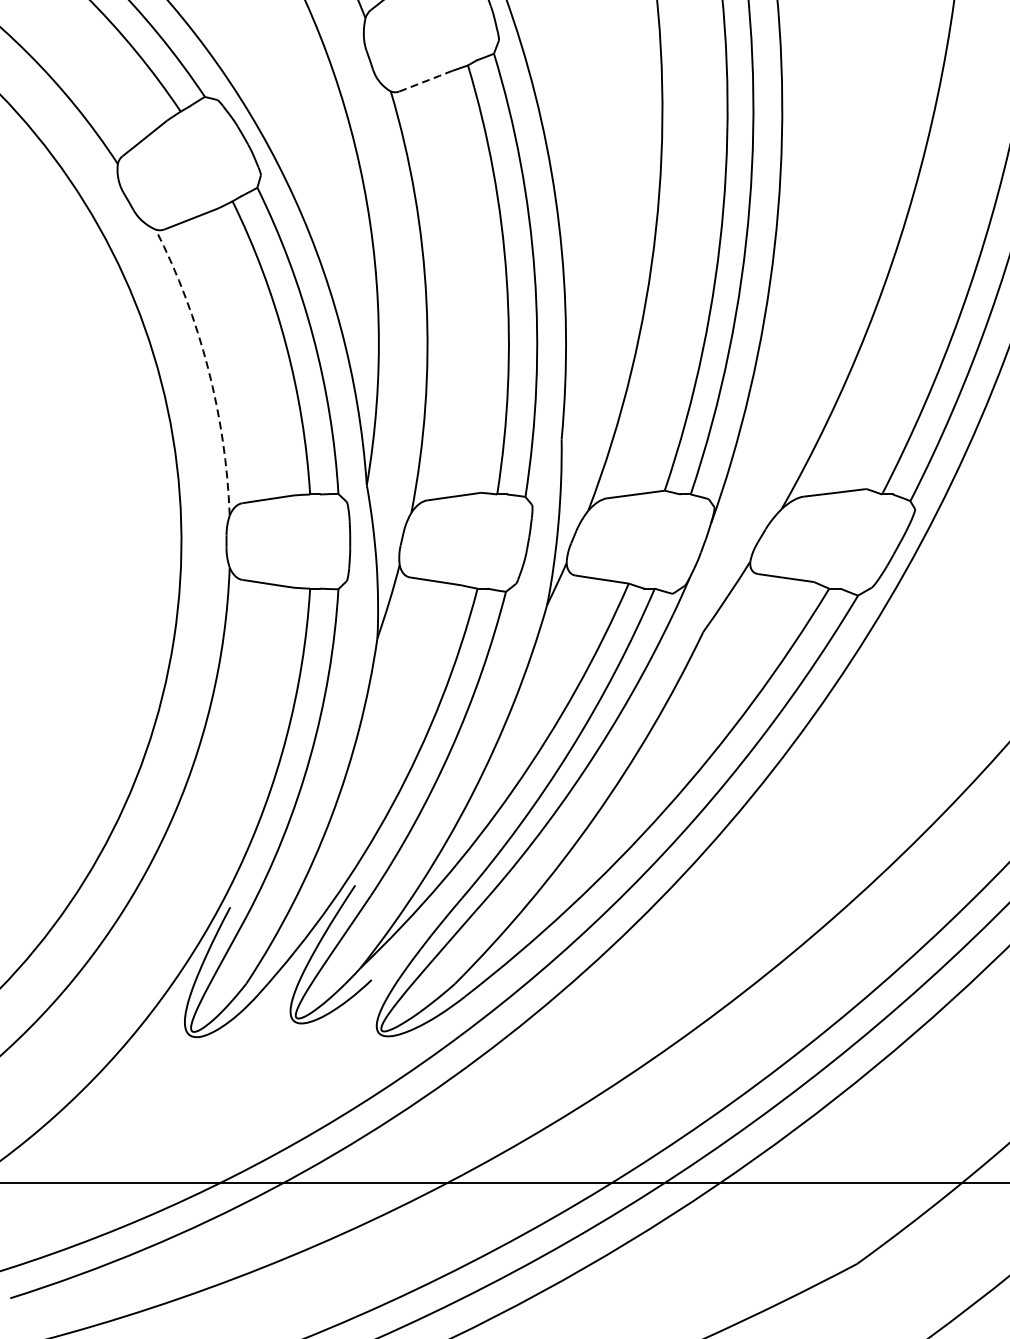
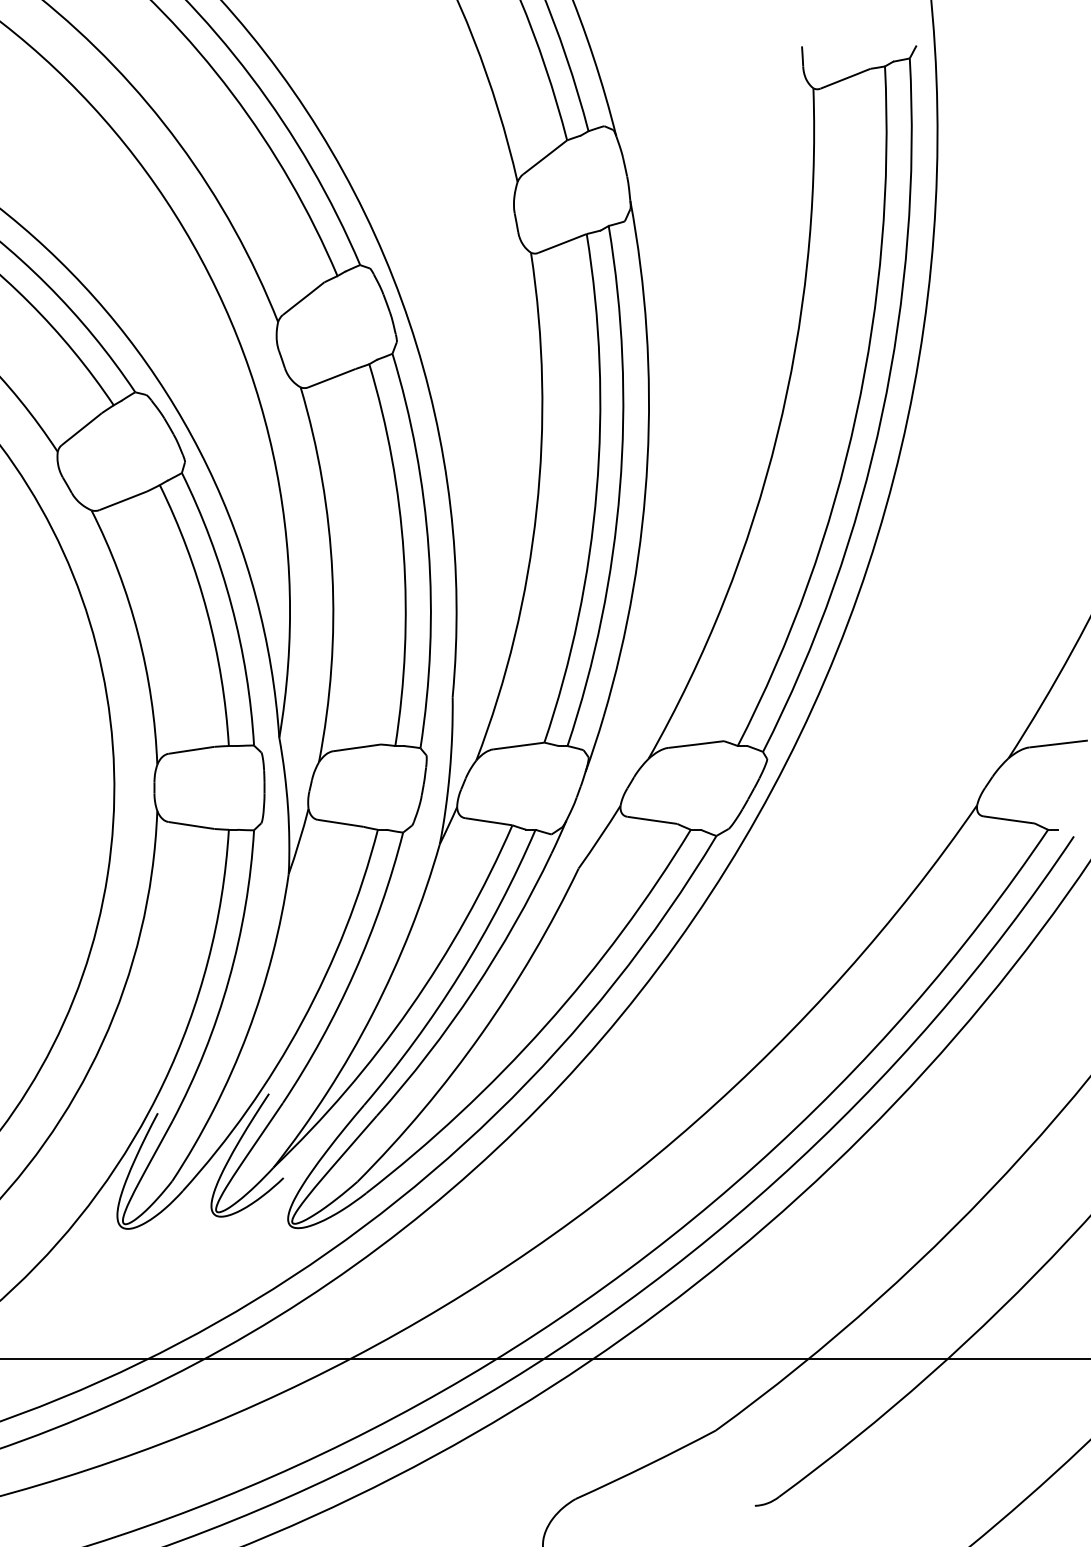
line: (425, 81) -> (331, 378), dashed -> solid
arc: (208, 368) -> (138, 633), dashed -> solid

